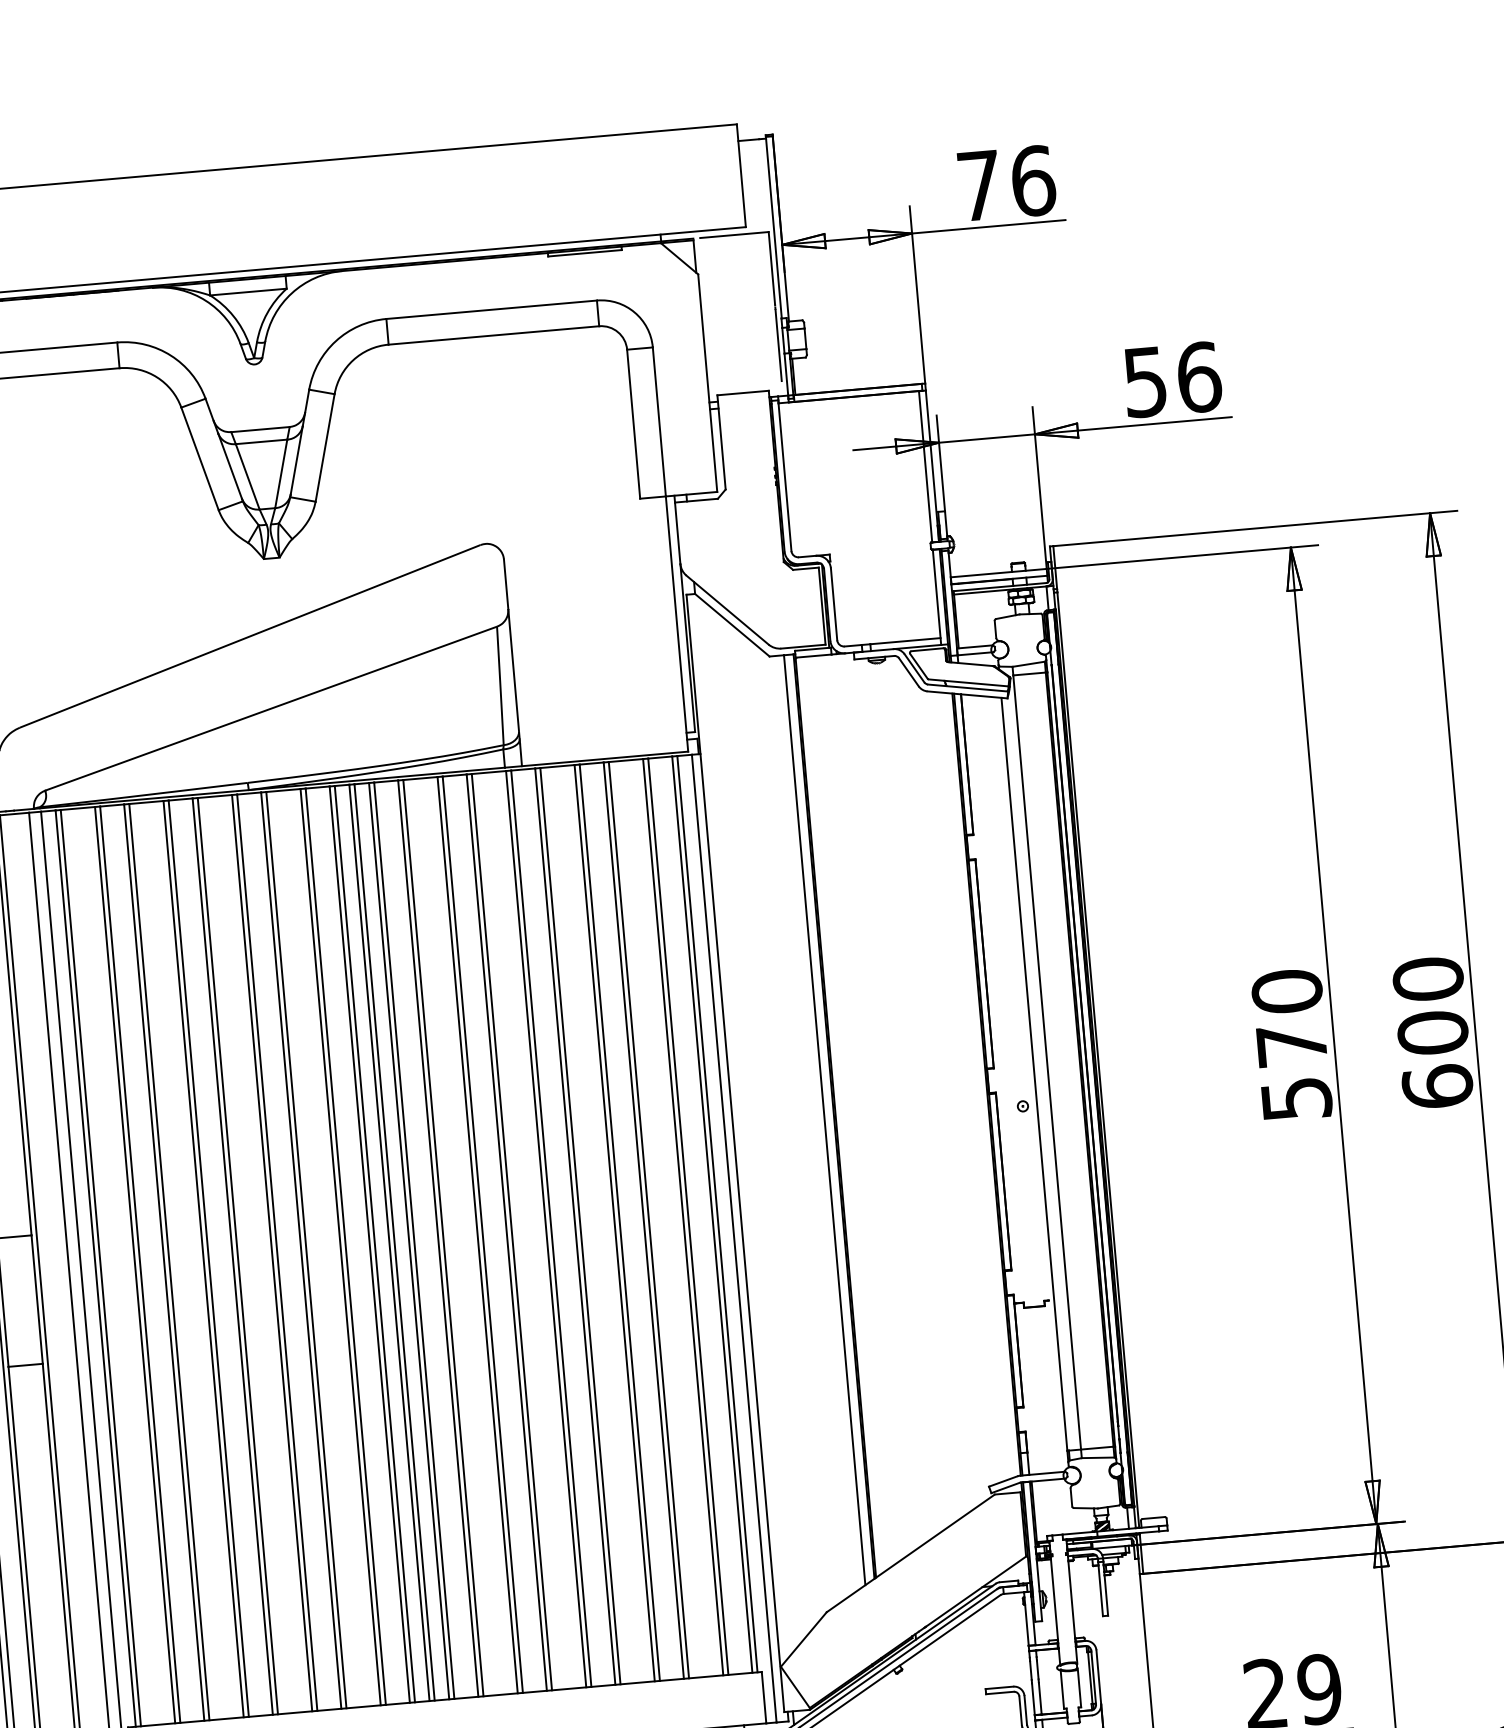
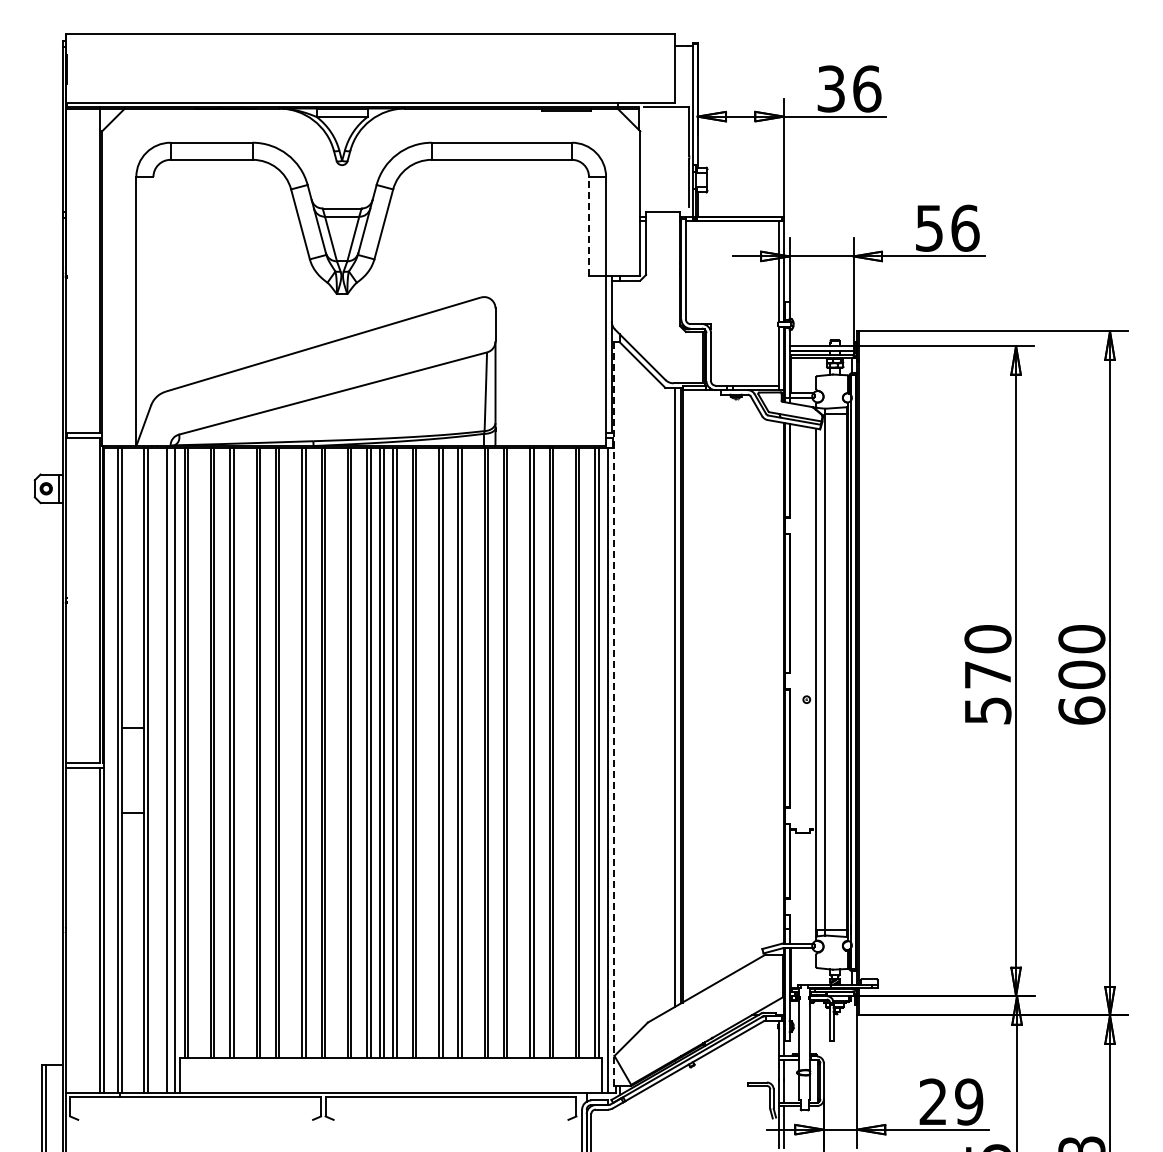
text: (978, 185) -> (830, 88), 76 -> 36
line: (634, 424) -> (589, 226), solid -> dashed
line: (736, 1153) -> (614, 714), solid -> dashed

